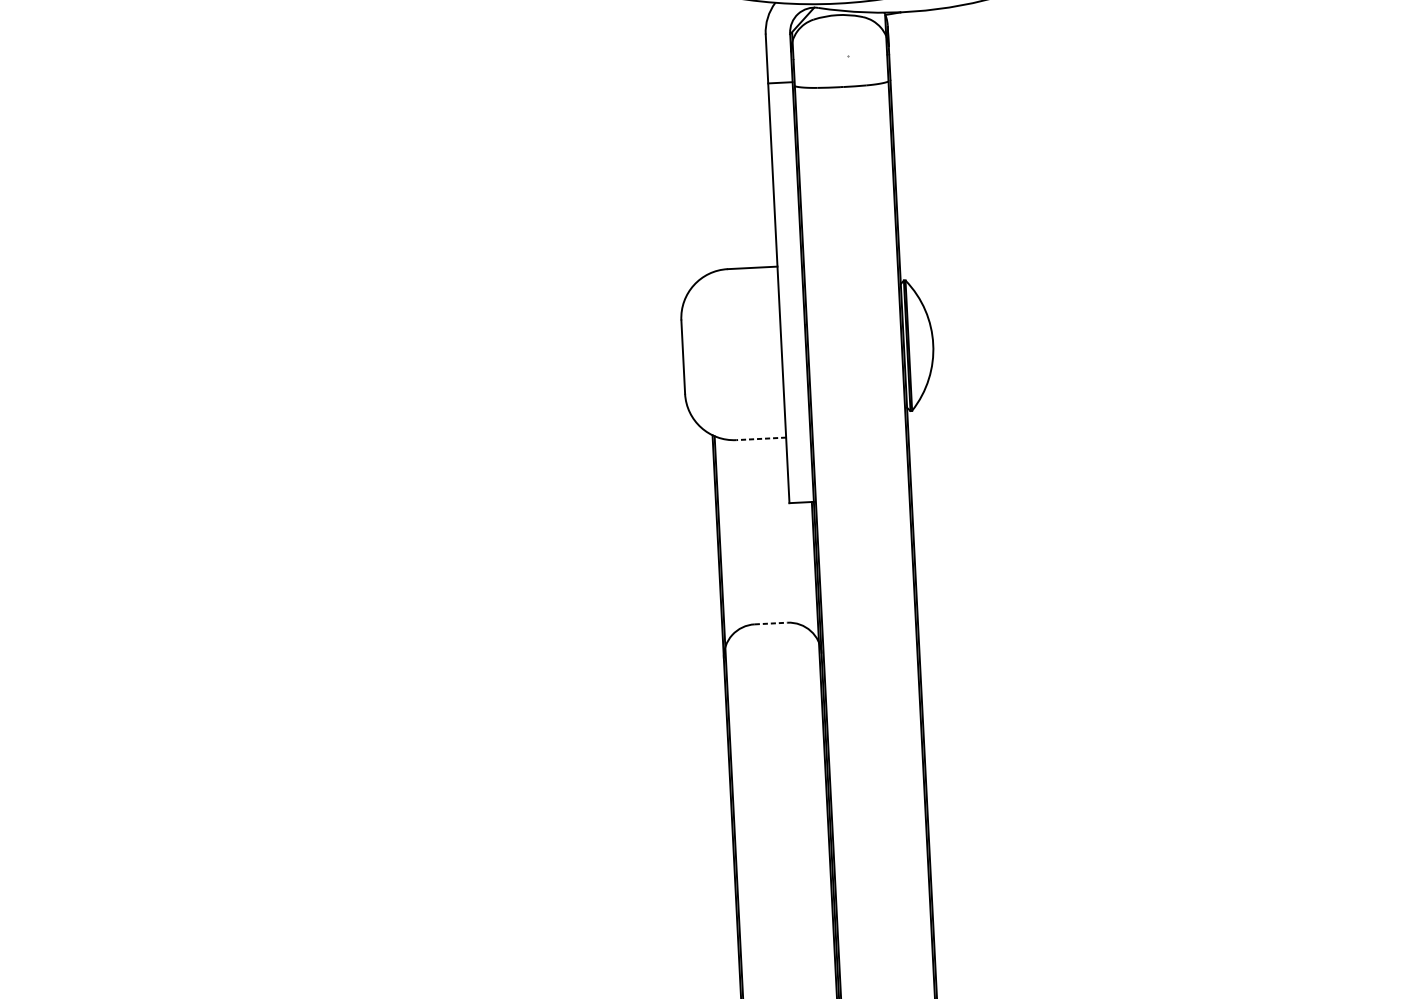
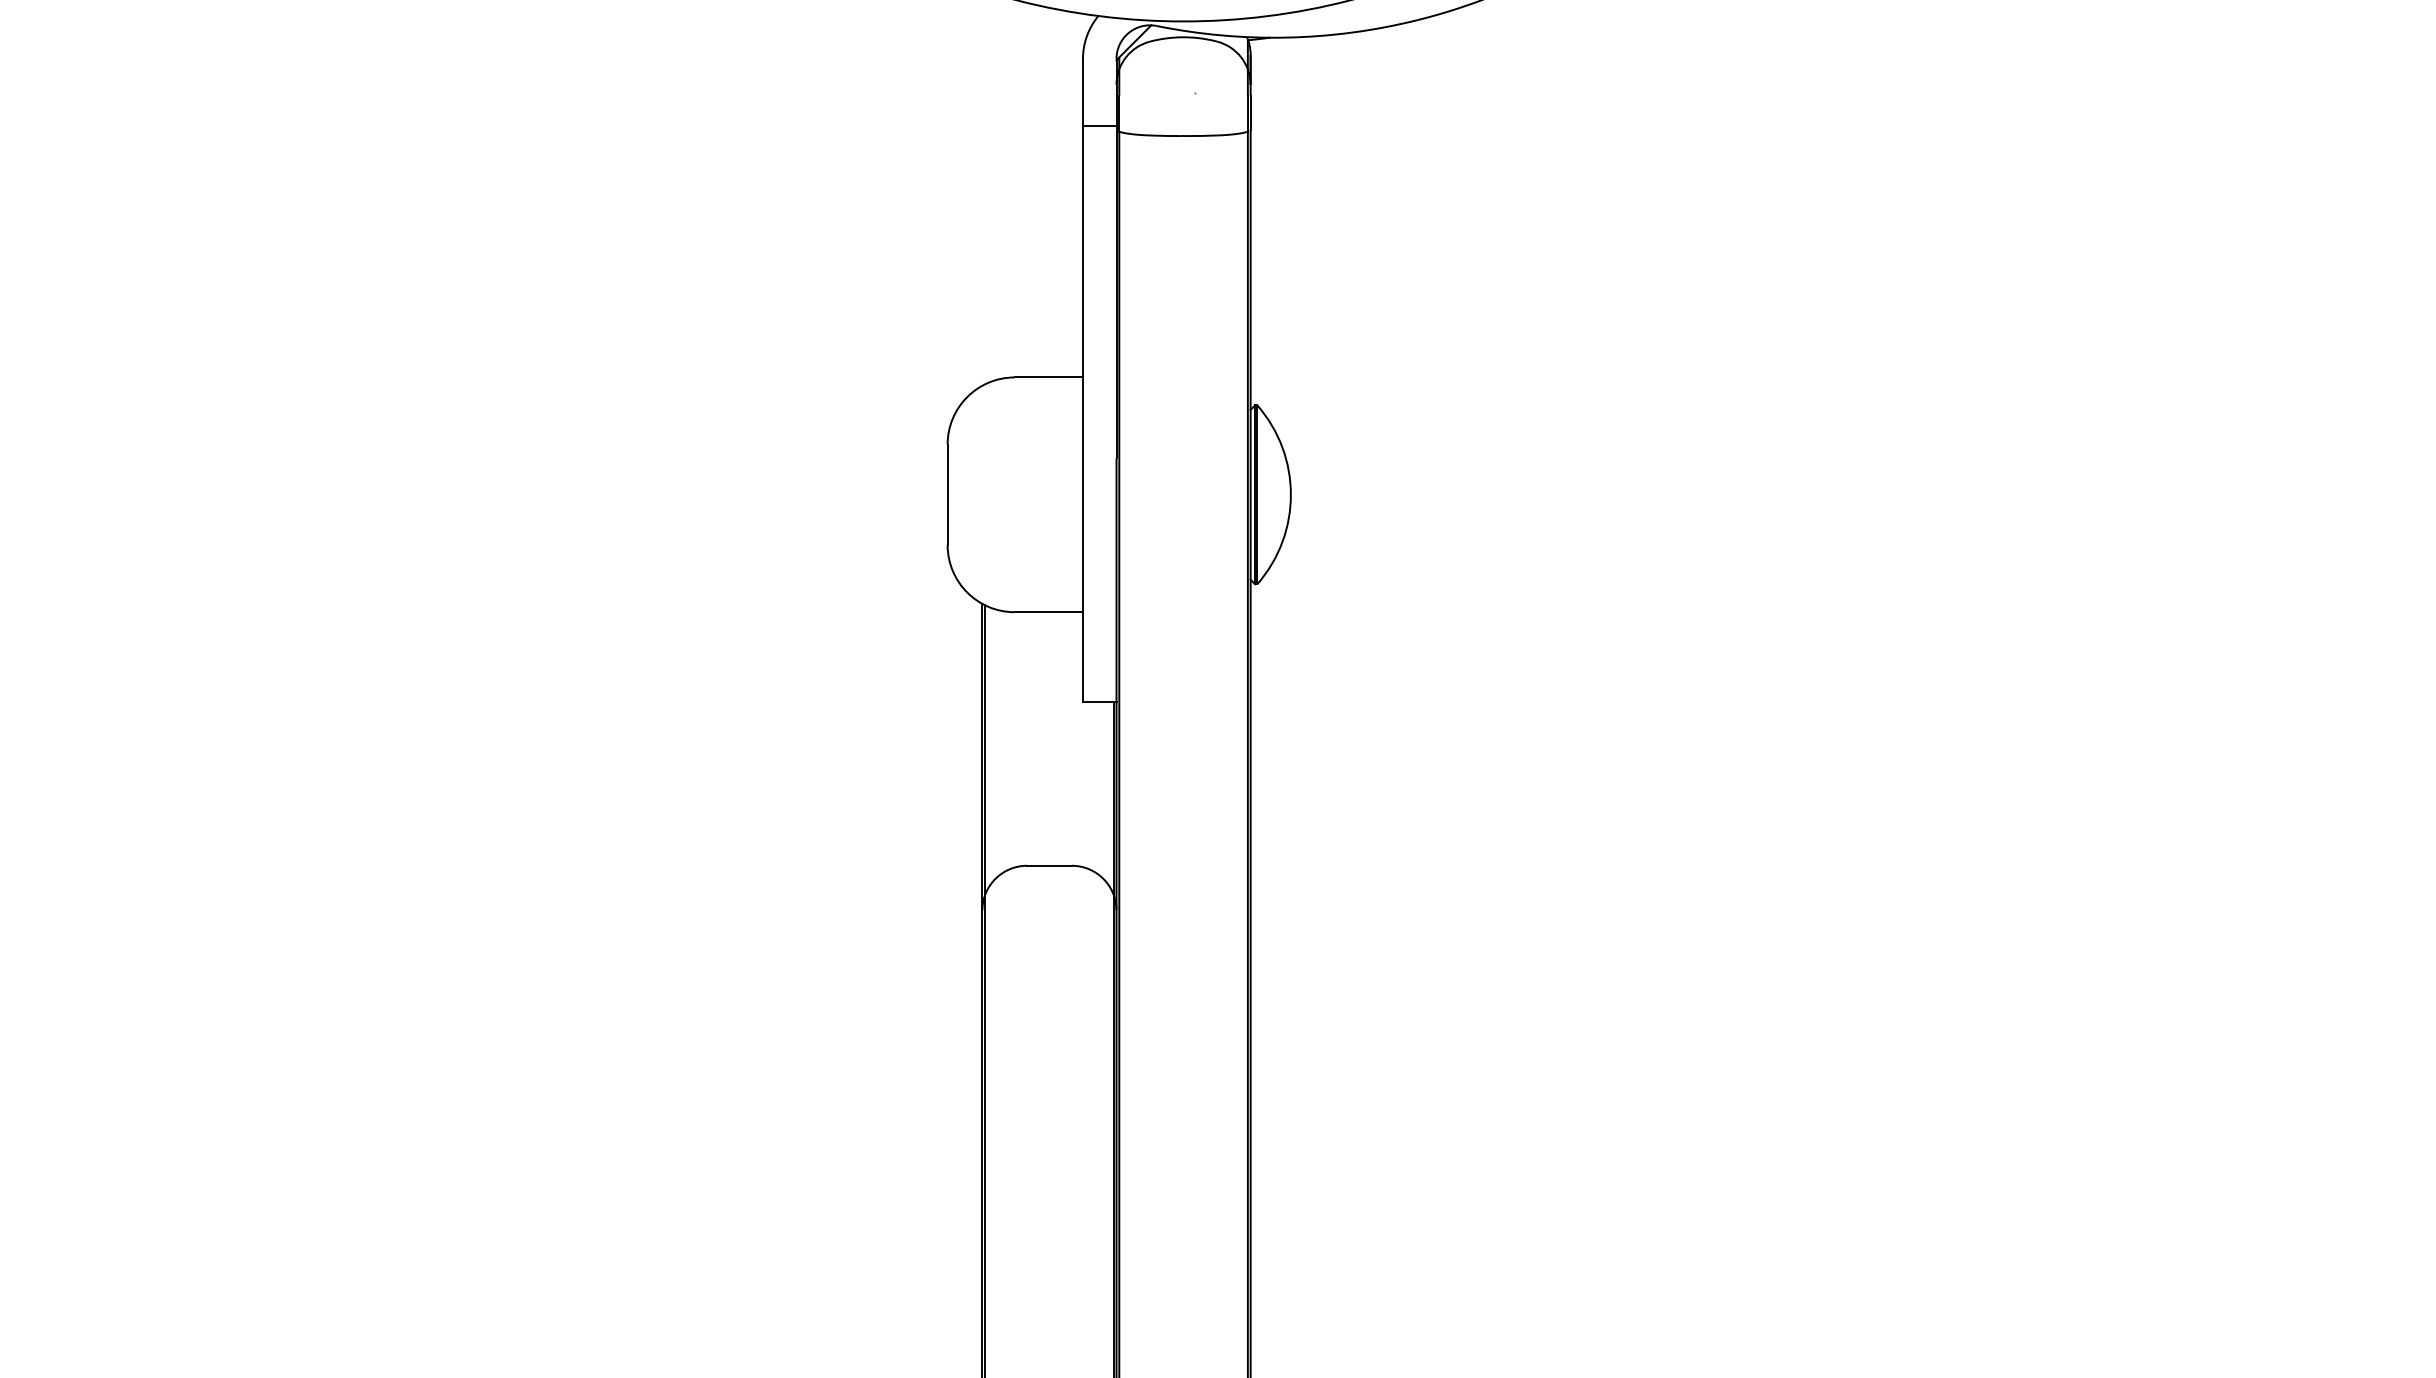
line: (761, 439) -> (1048, 612), dashed -> solid
line: (771, 623) -> (1049, 865), dashed -> solid

